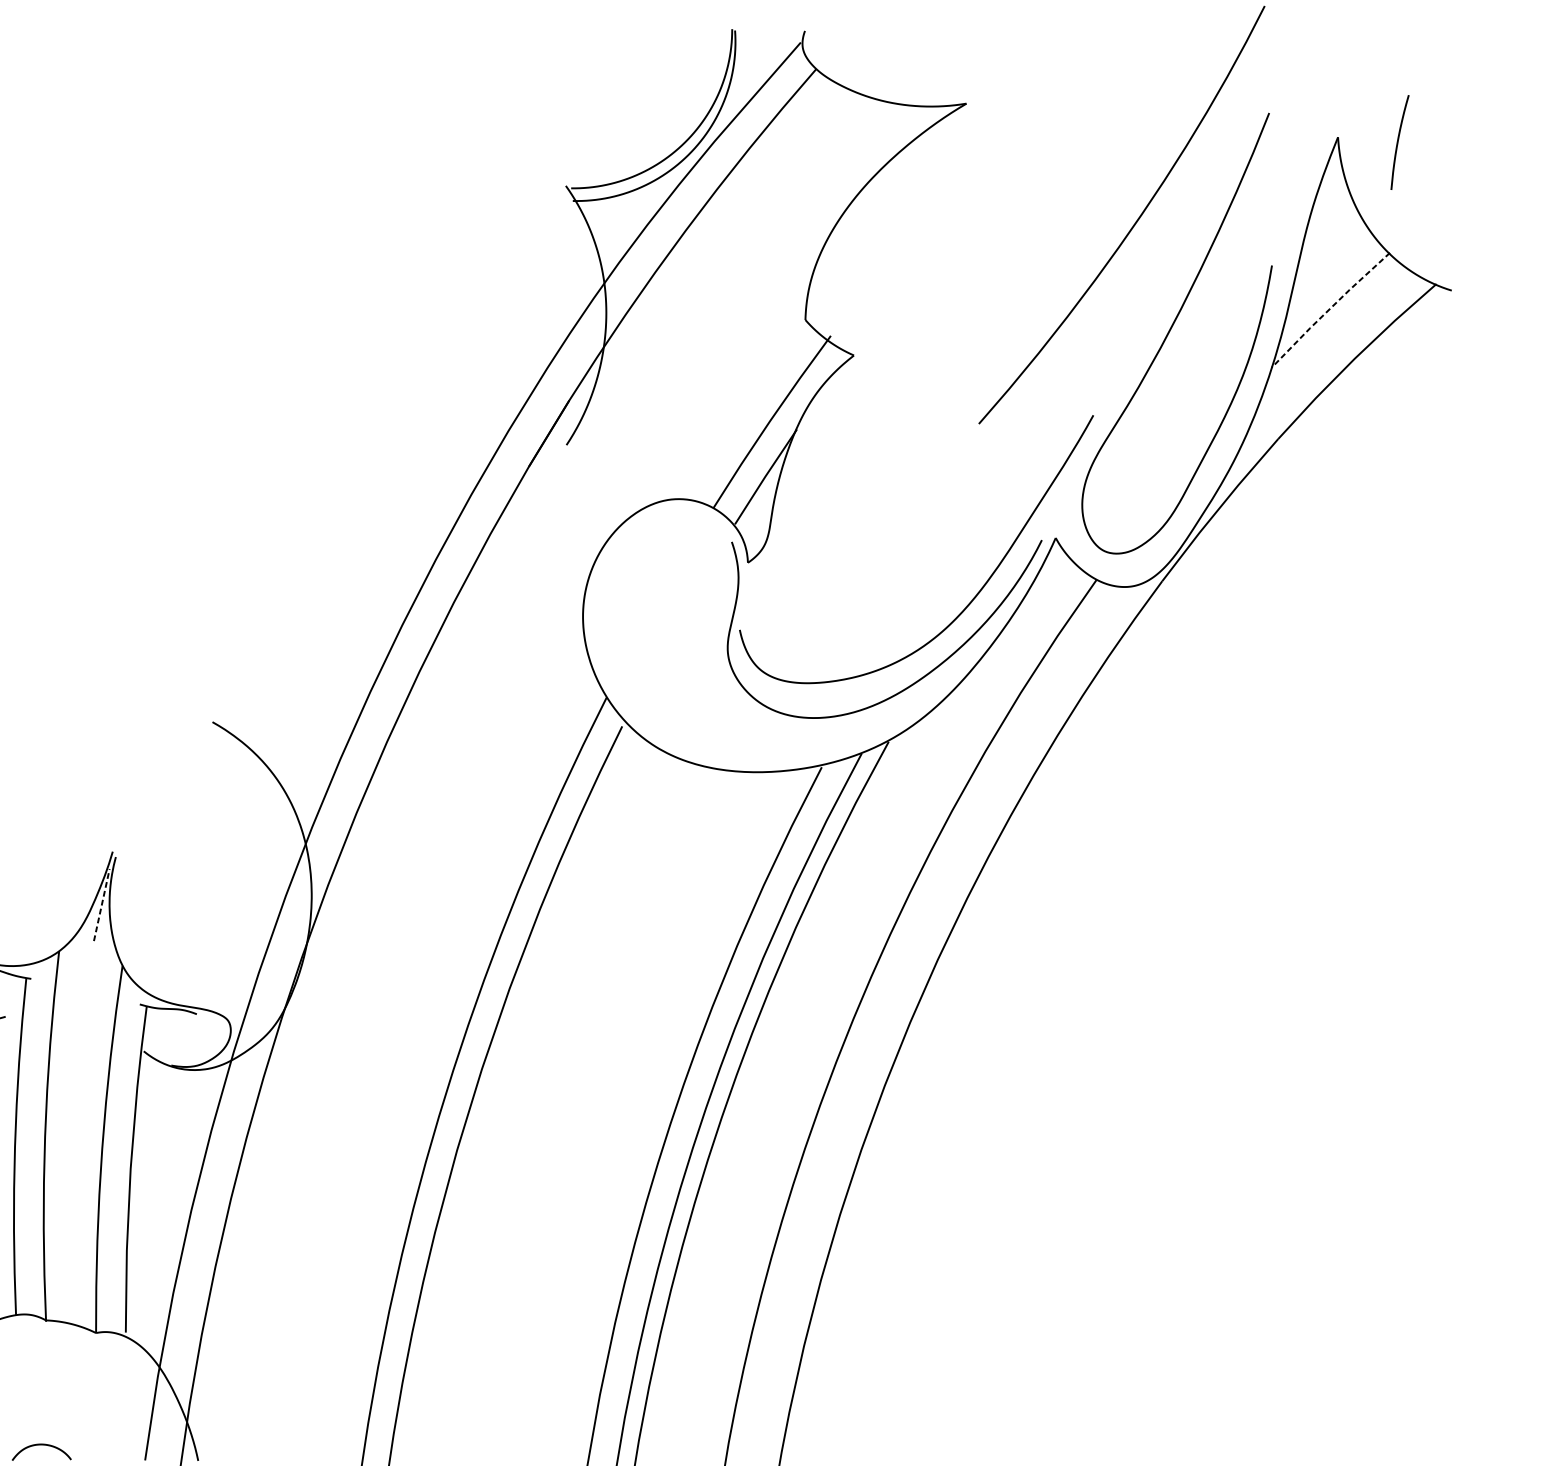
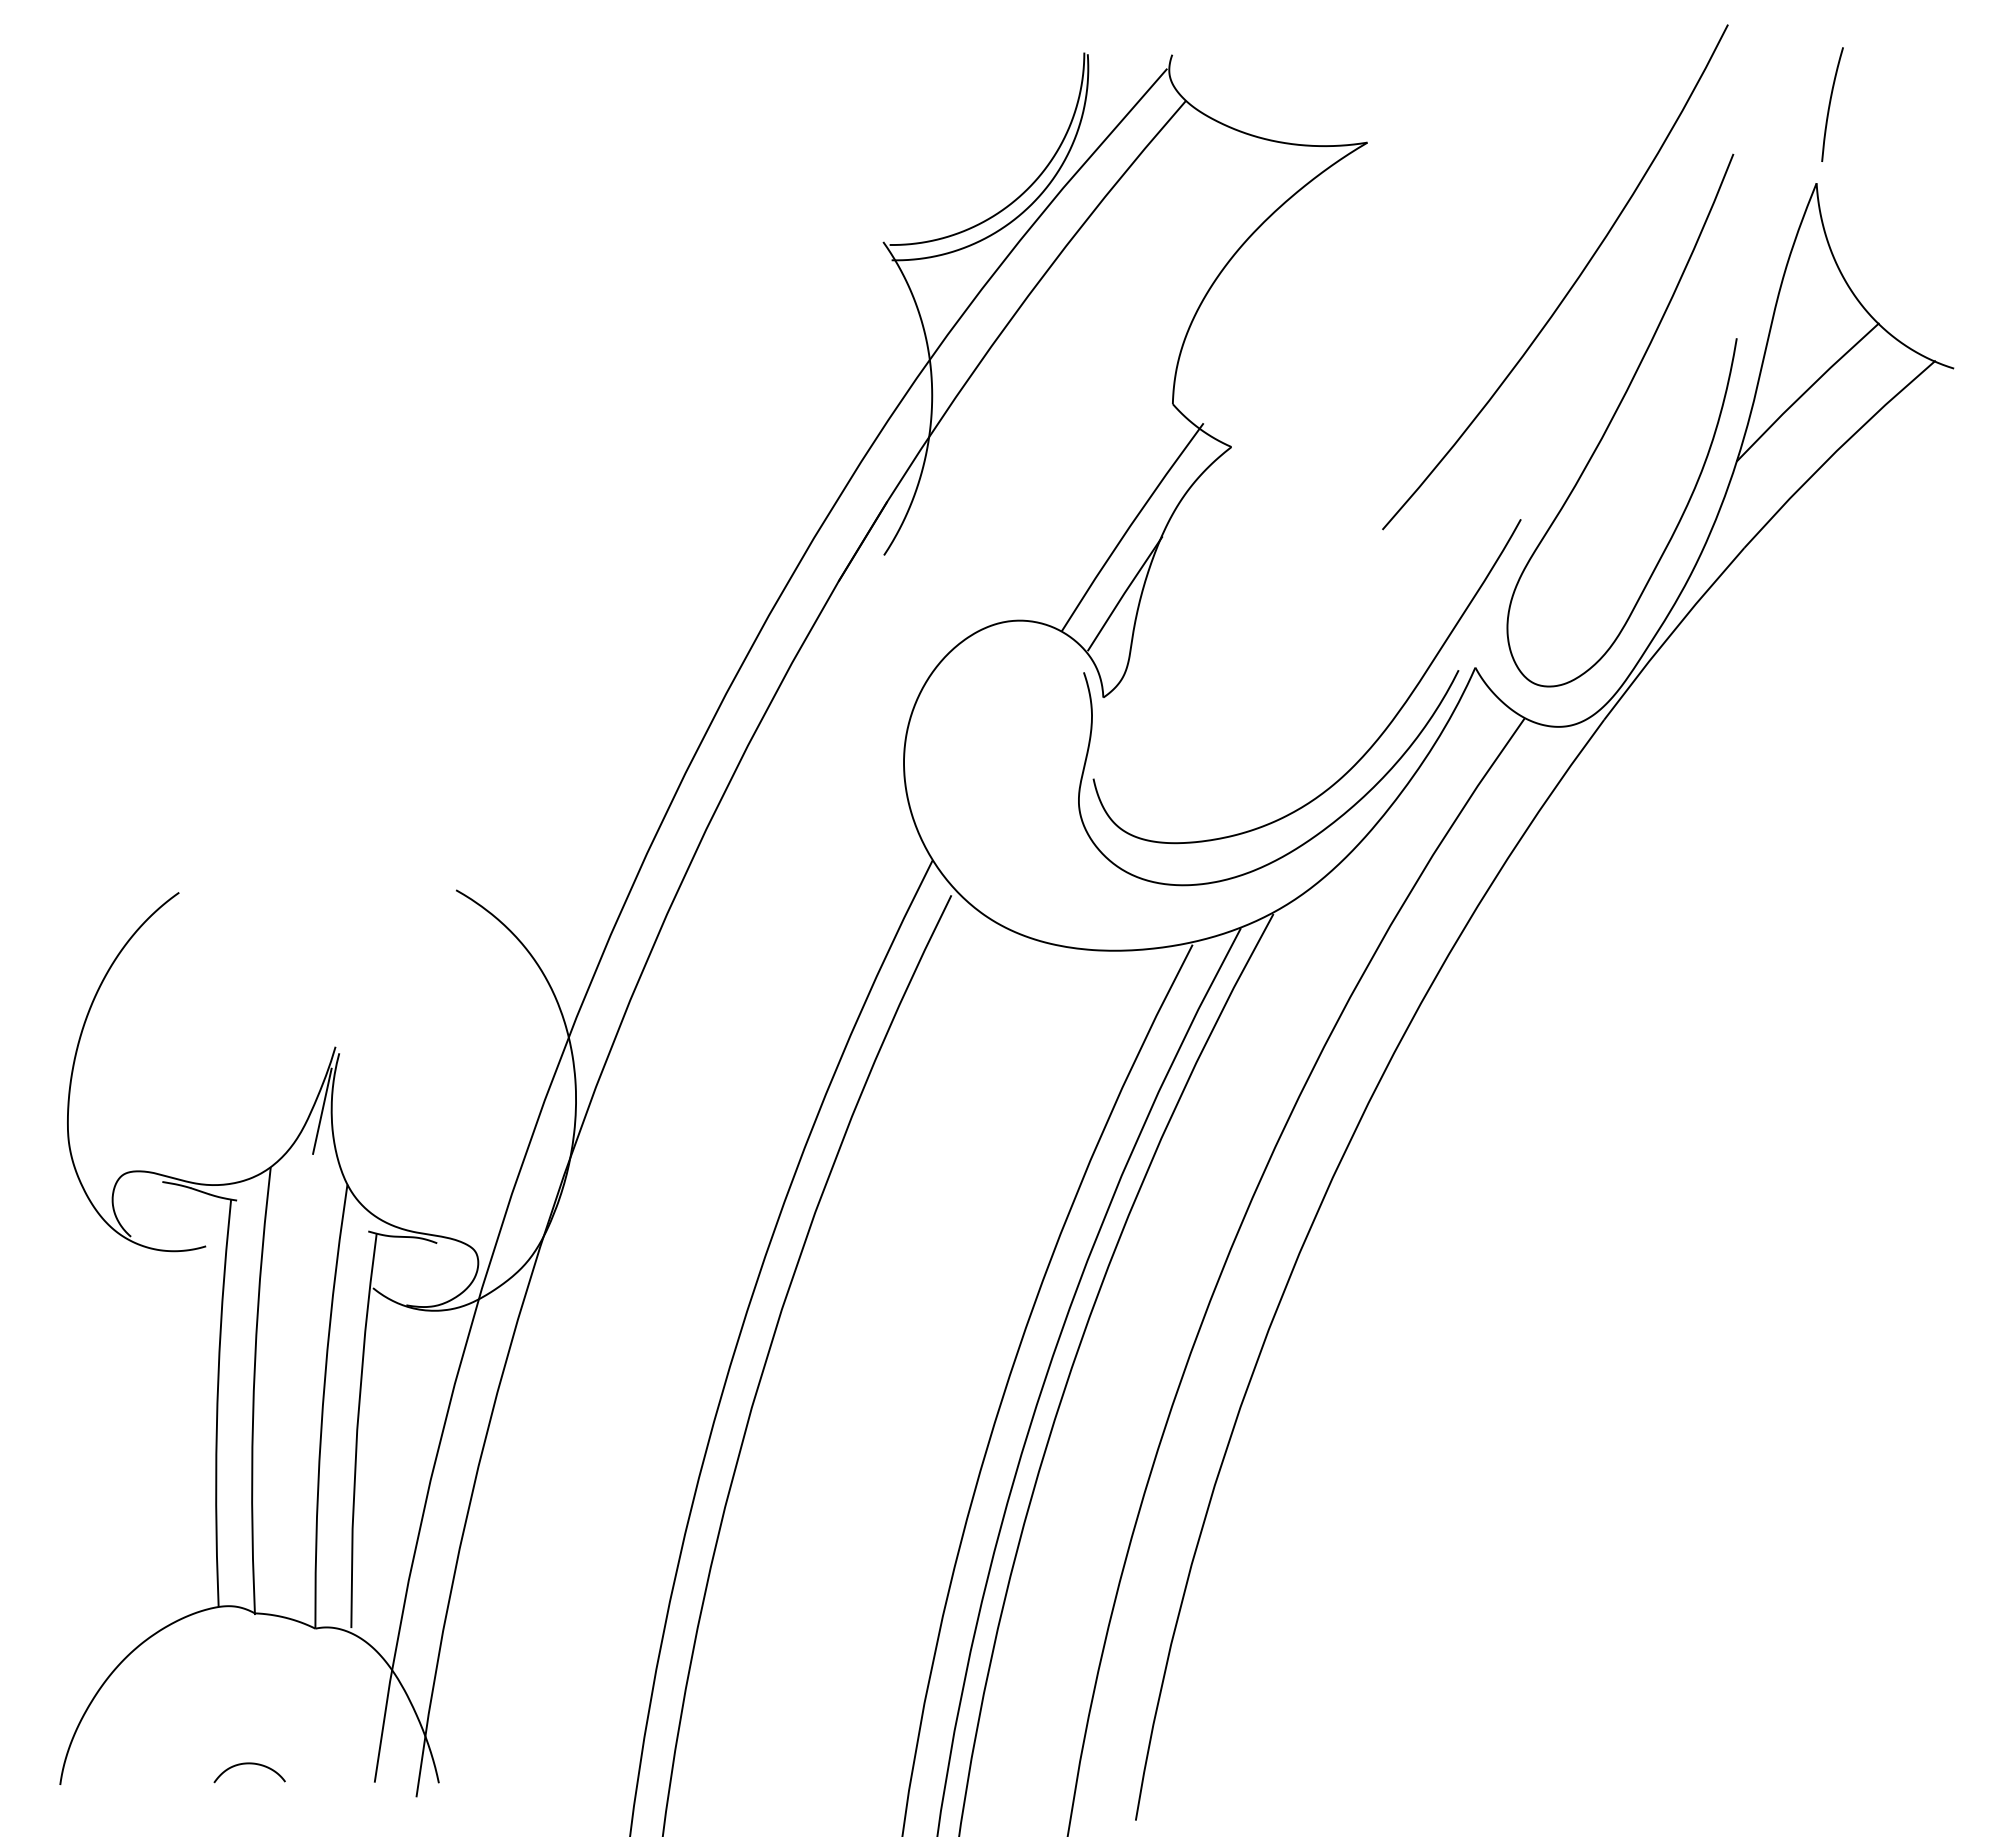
curve: (1398, 142) -> (1830, 104), moved
line: (1329, 309) -> (1806, 391), dashed -> solid
line: (101, 905) -> (322, 1111), dashed -> solid

